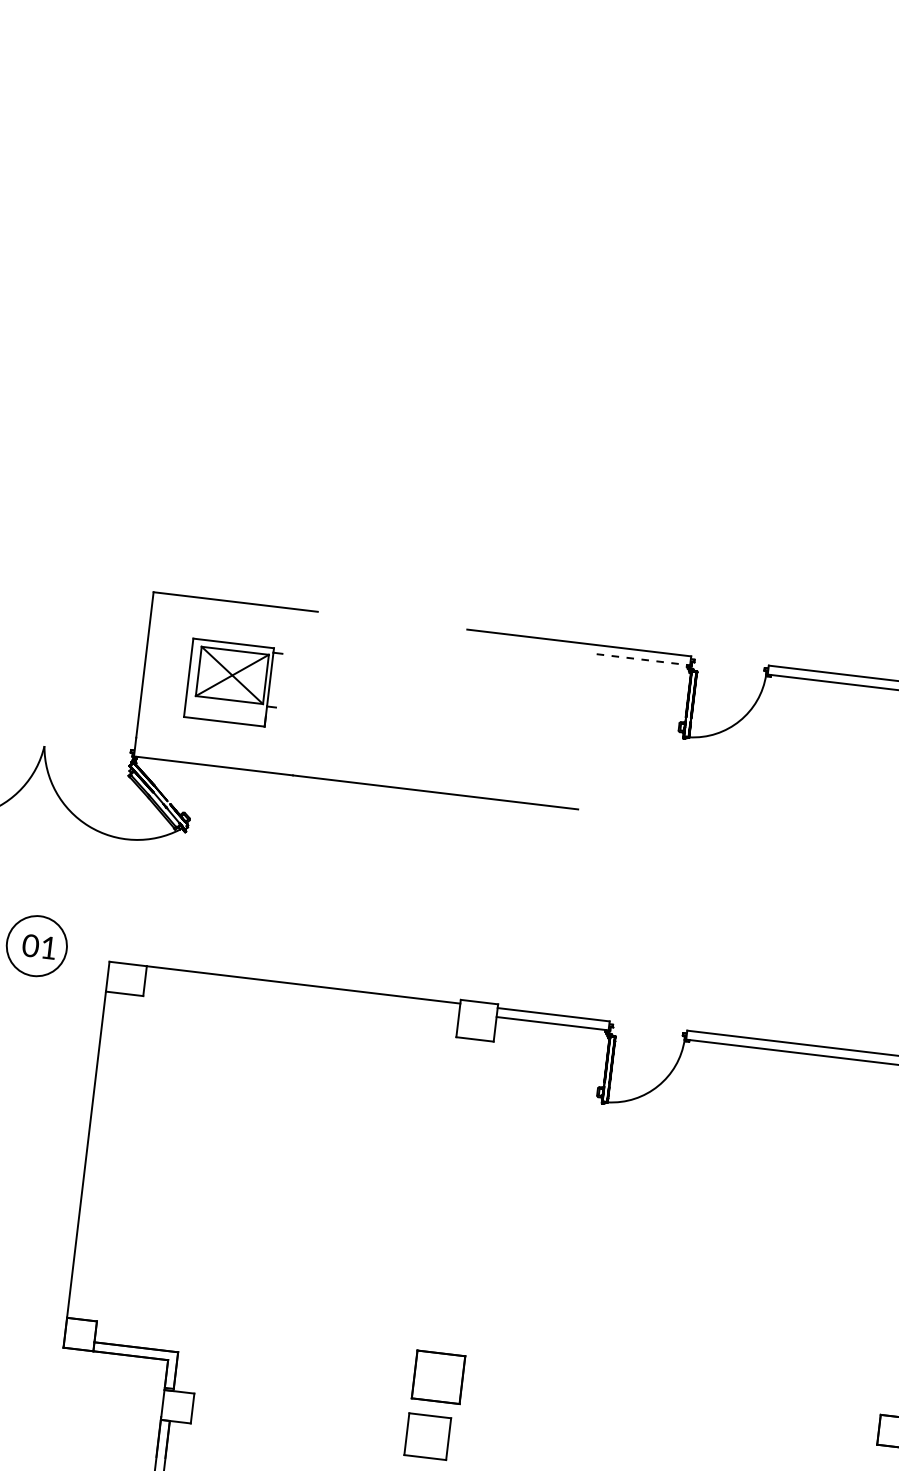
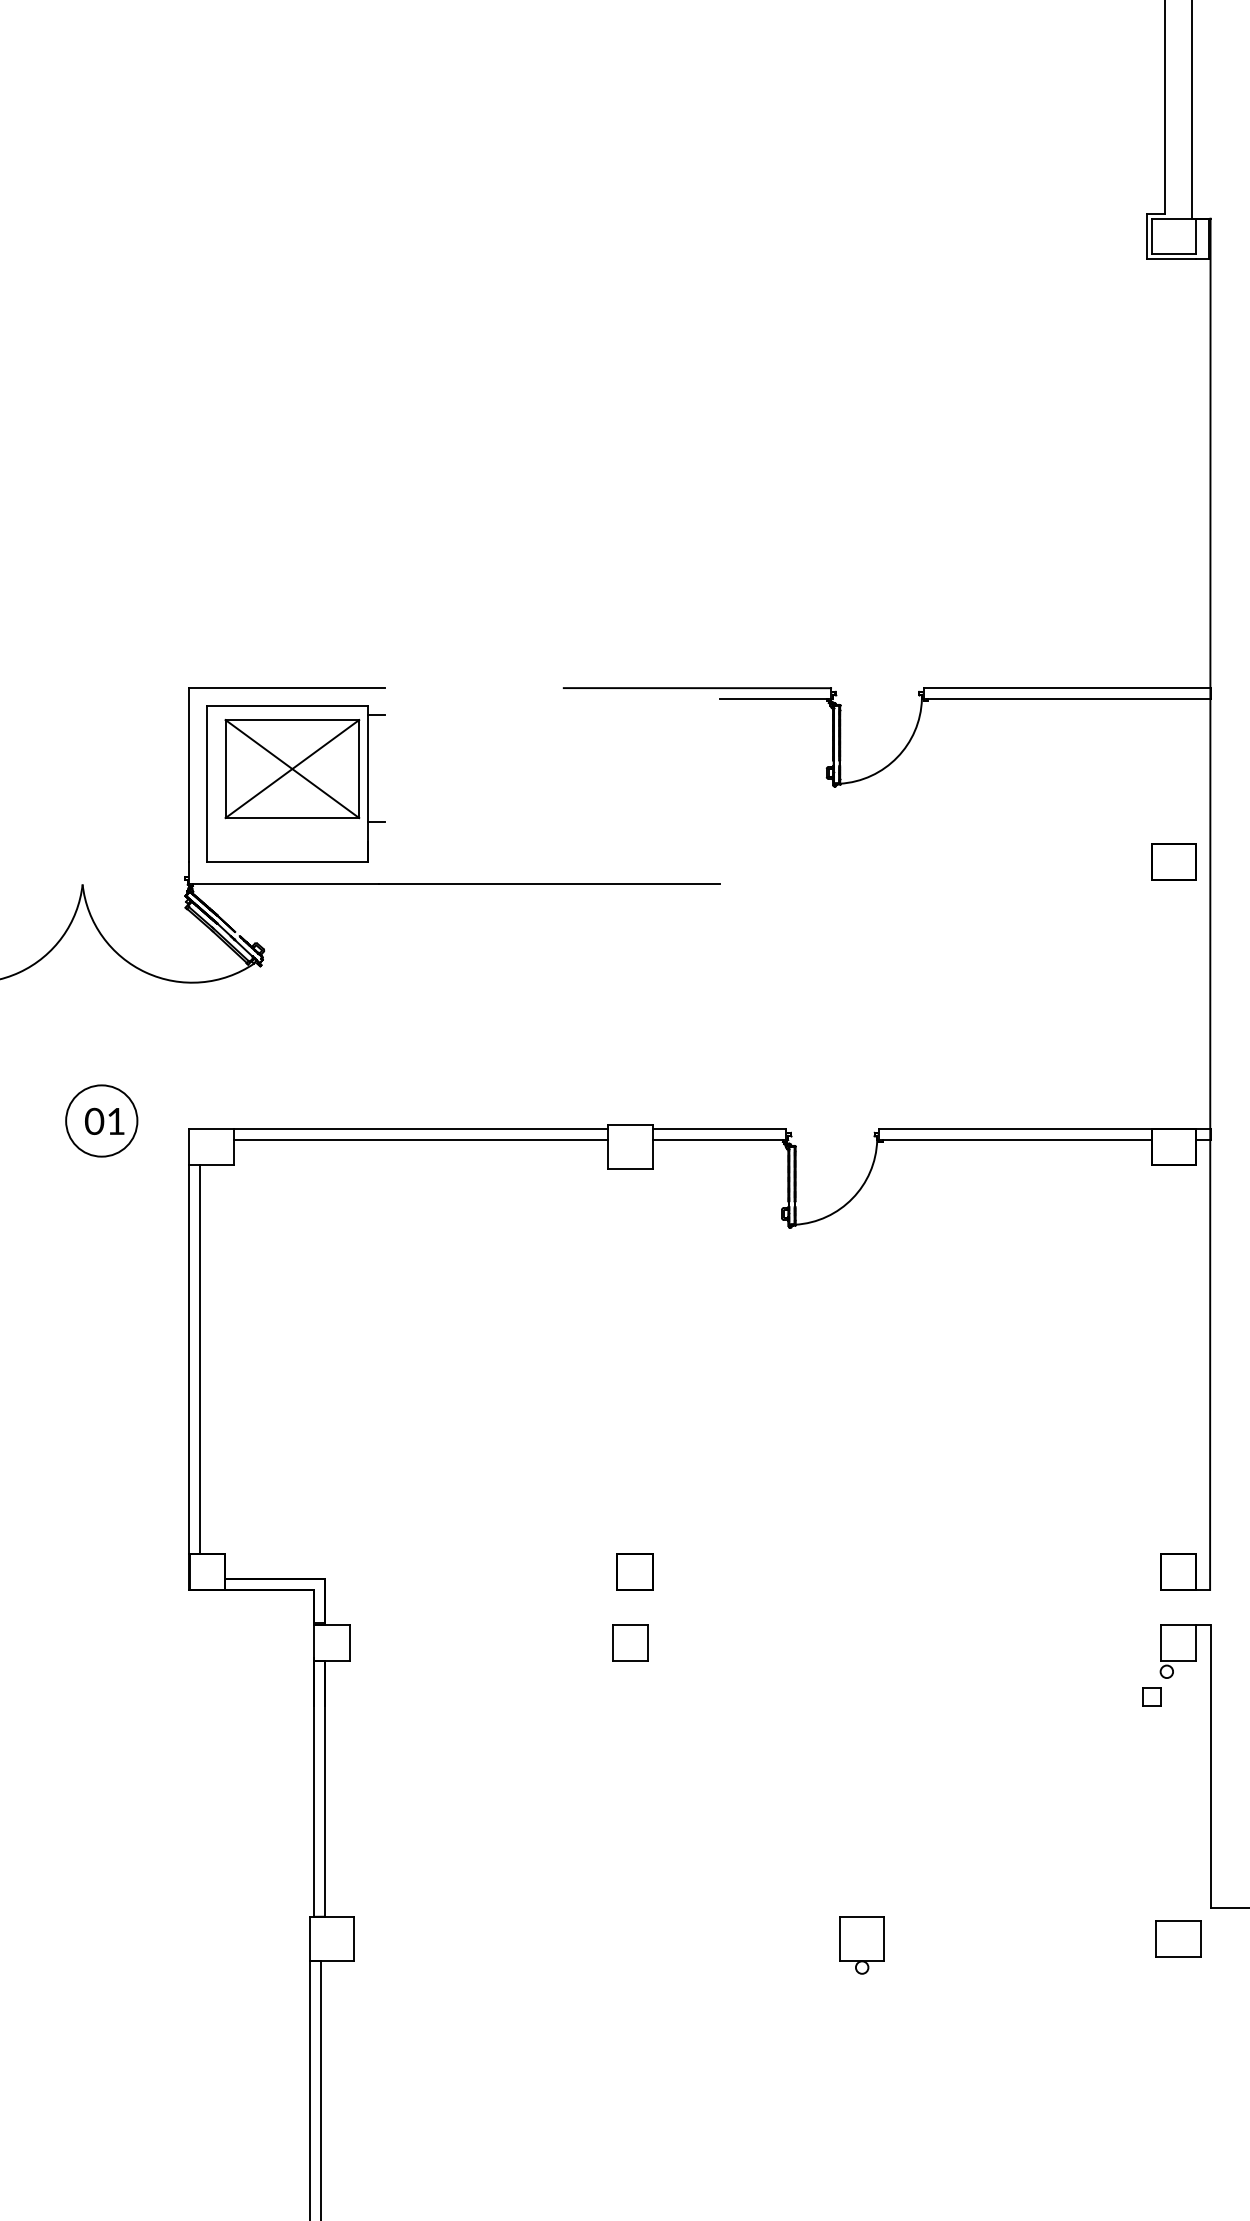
line: (643, 659) -> (775, 698), dashed -> solid
part: (232, 682) -> (295, 783), size x1.67
line: (302, 993) -> (420, 1139), added
line: (95, 1155) -> (200, 1359), added
part: (438, 1376) -> (634, 1571), size x0.62
part: (427, 1435) -> (630, 1642), size x0.71

